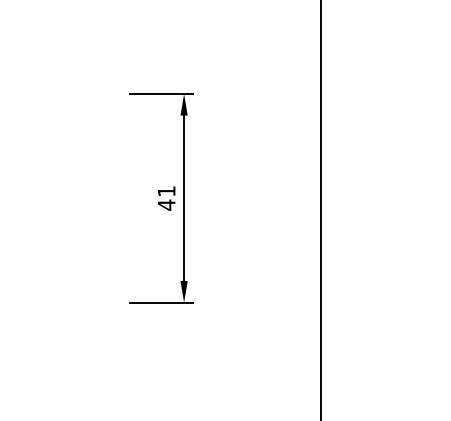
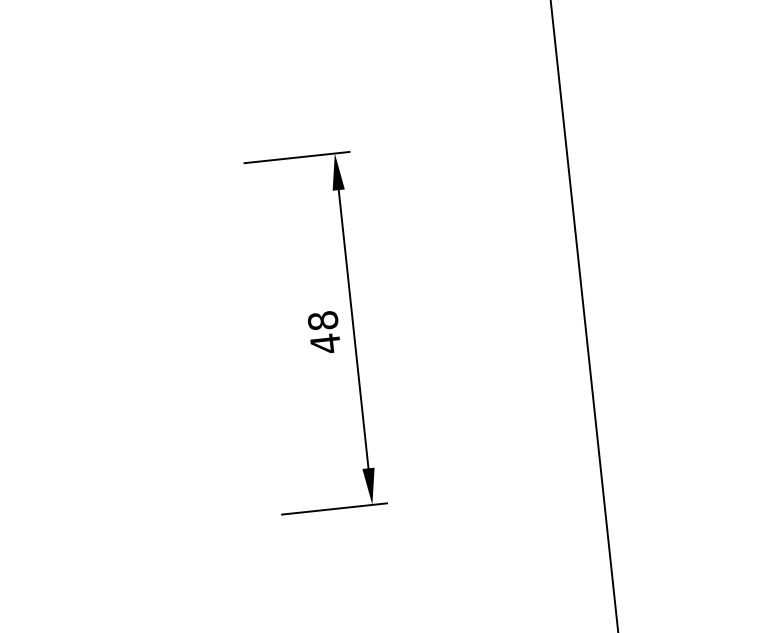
text: (166, 191) -> (322, 320), 41 -> 48

